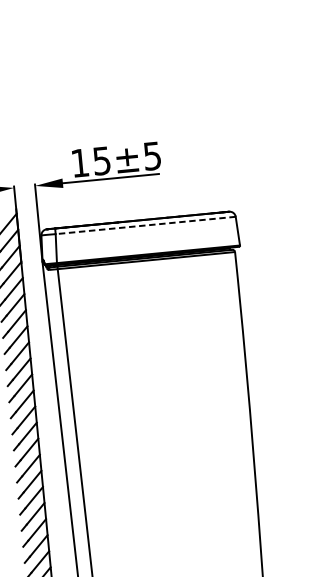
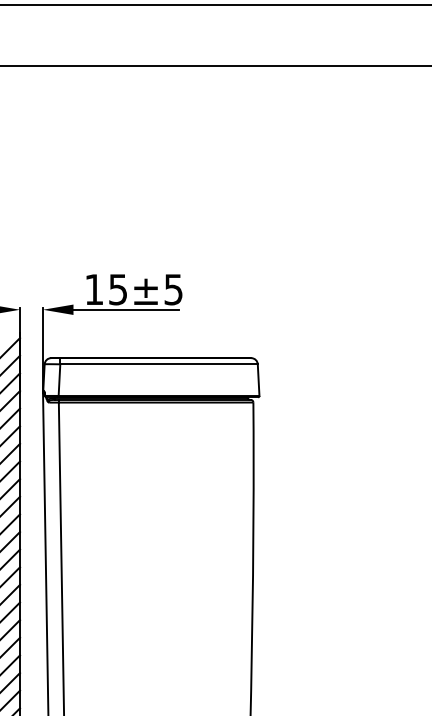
line: (146, 225) -> (159, 364), dashed -> solid

